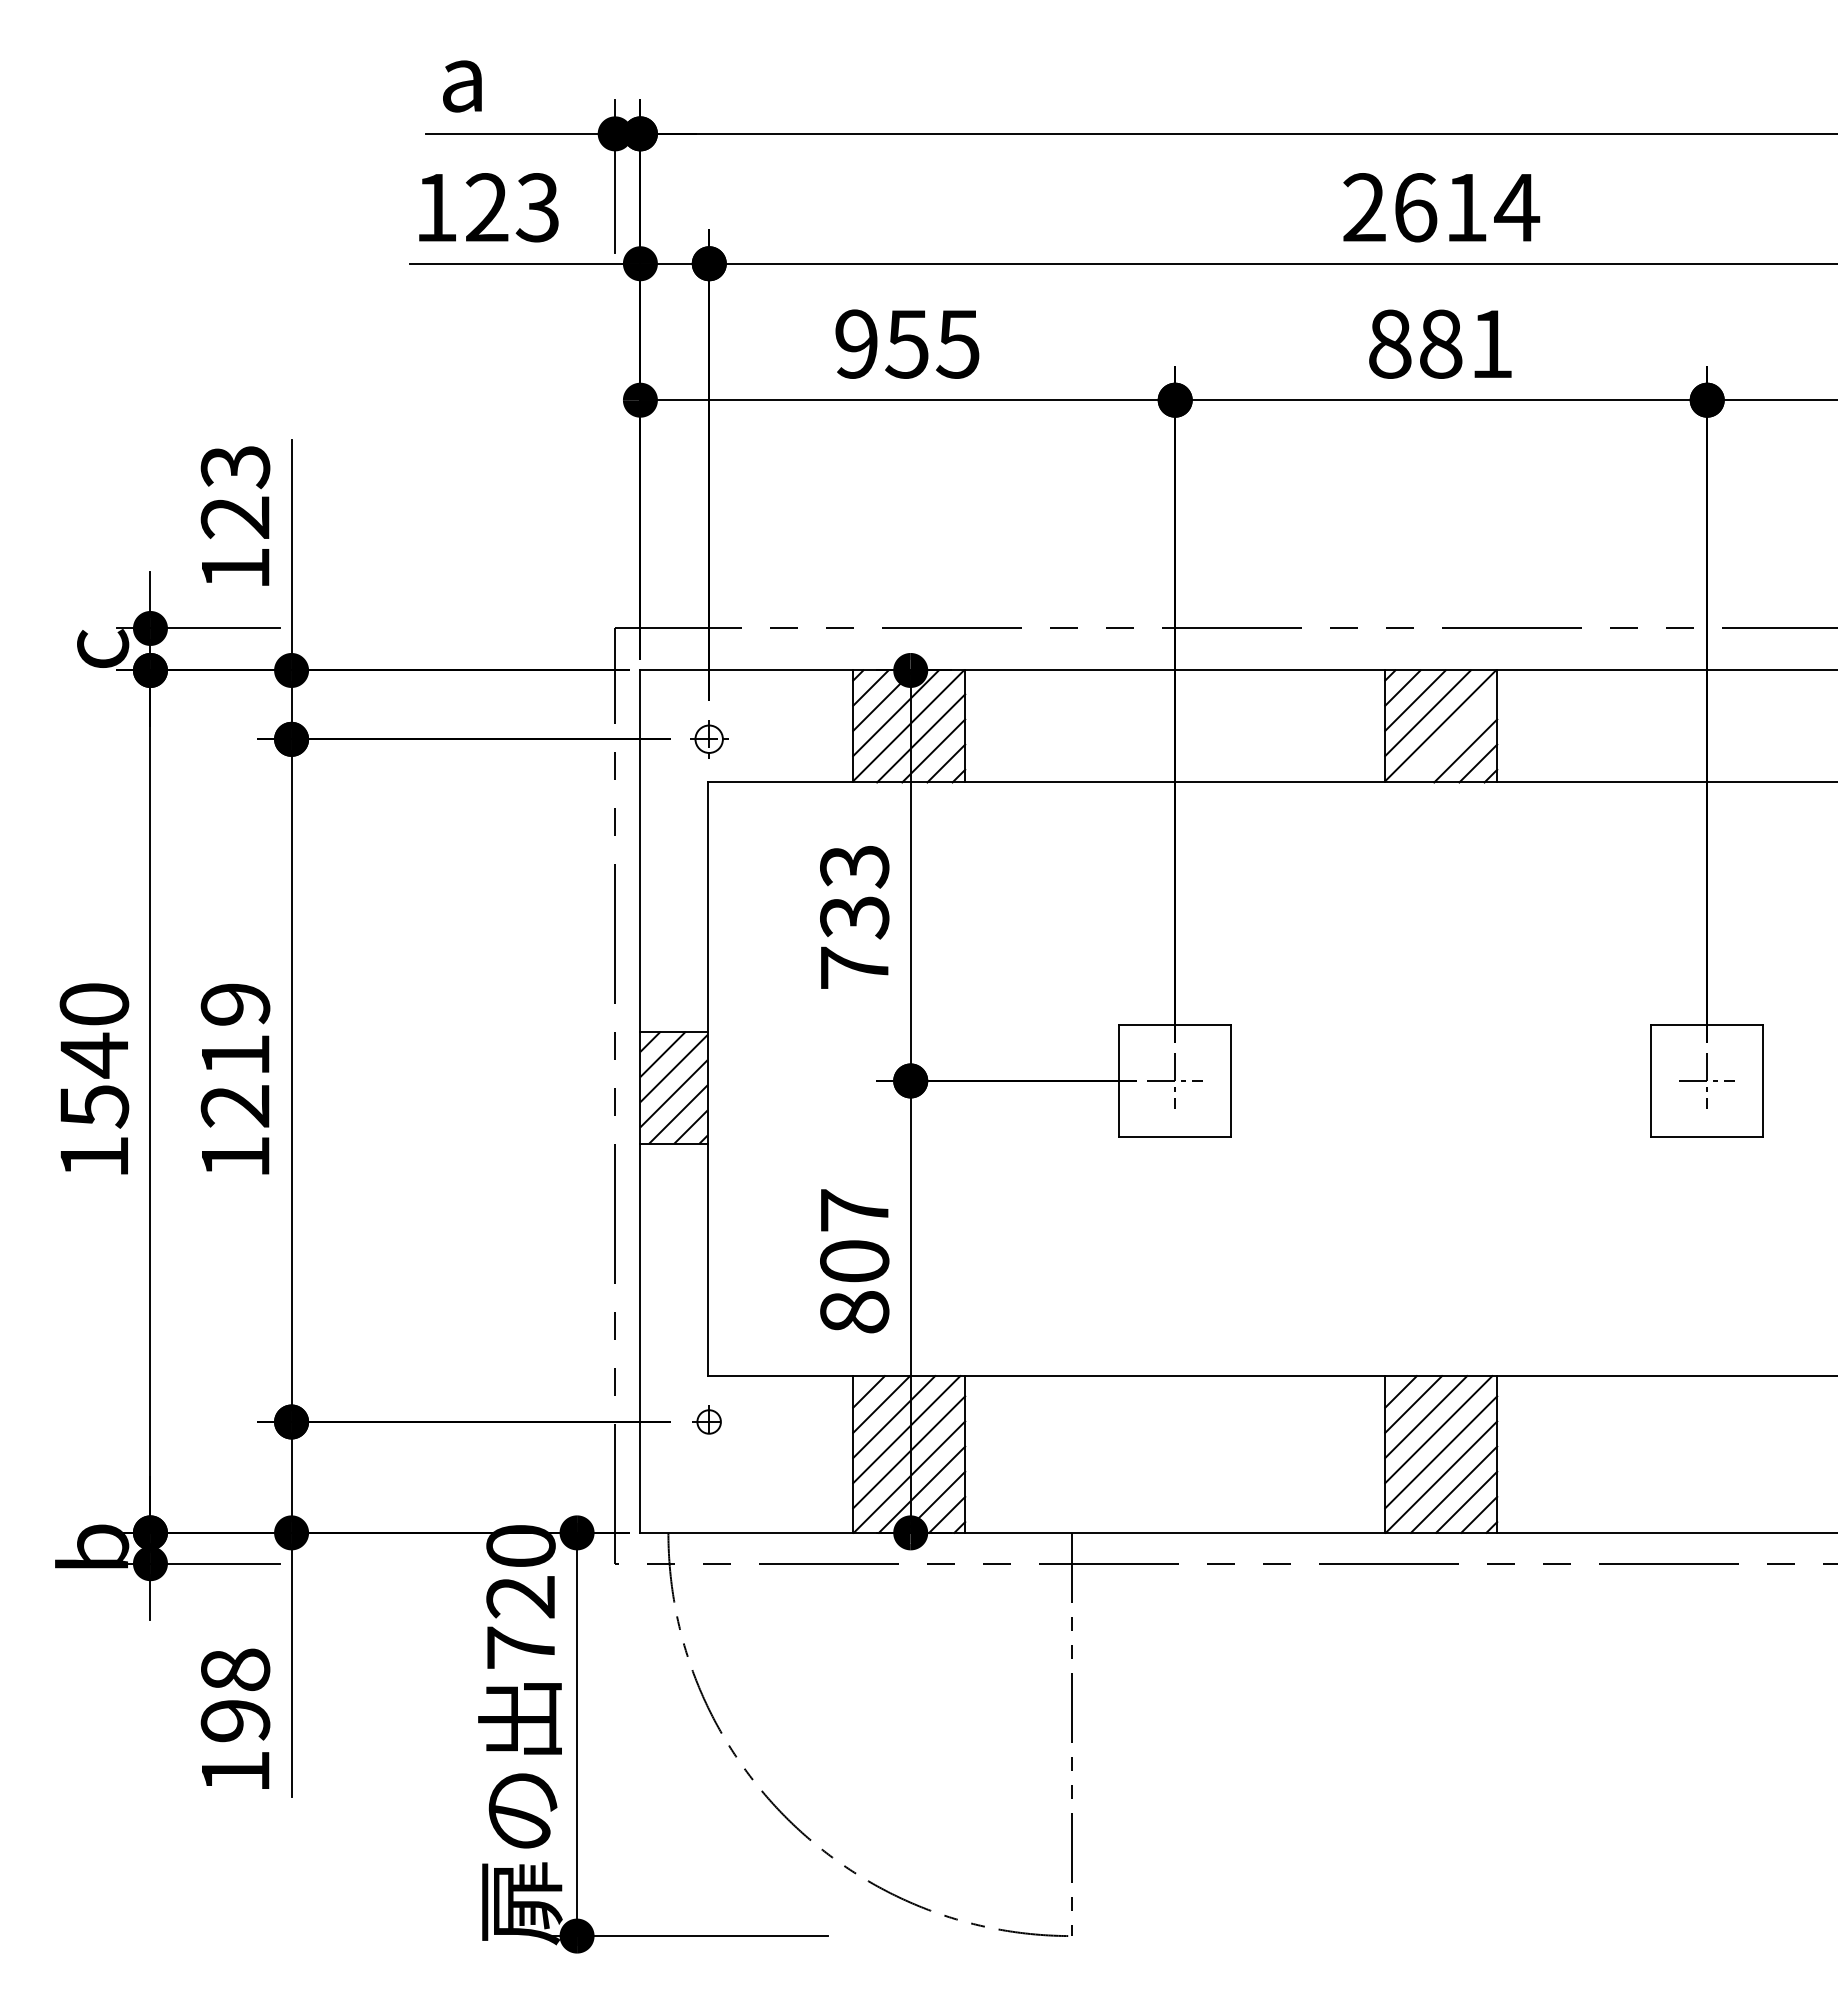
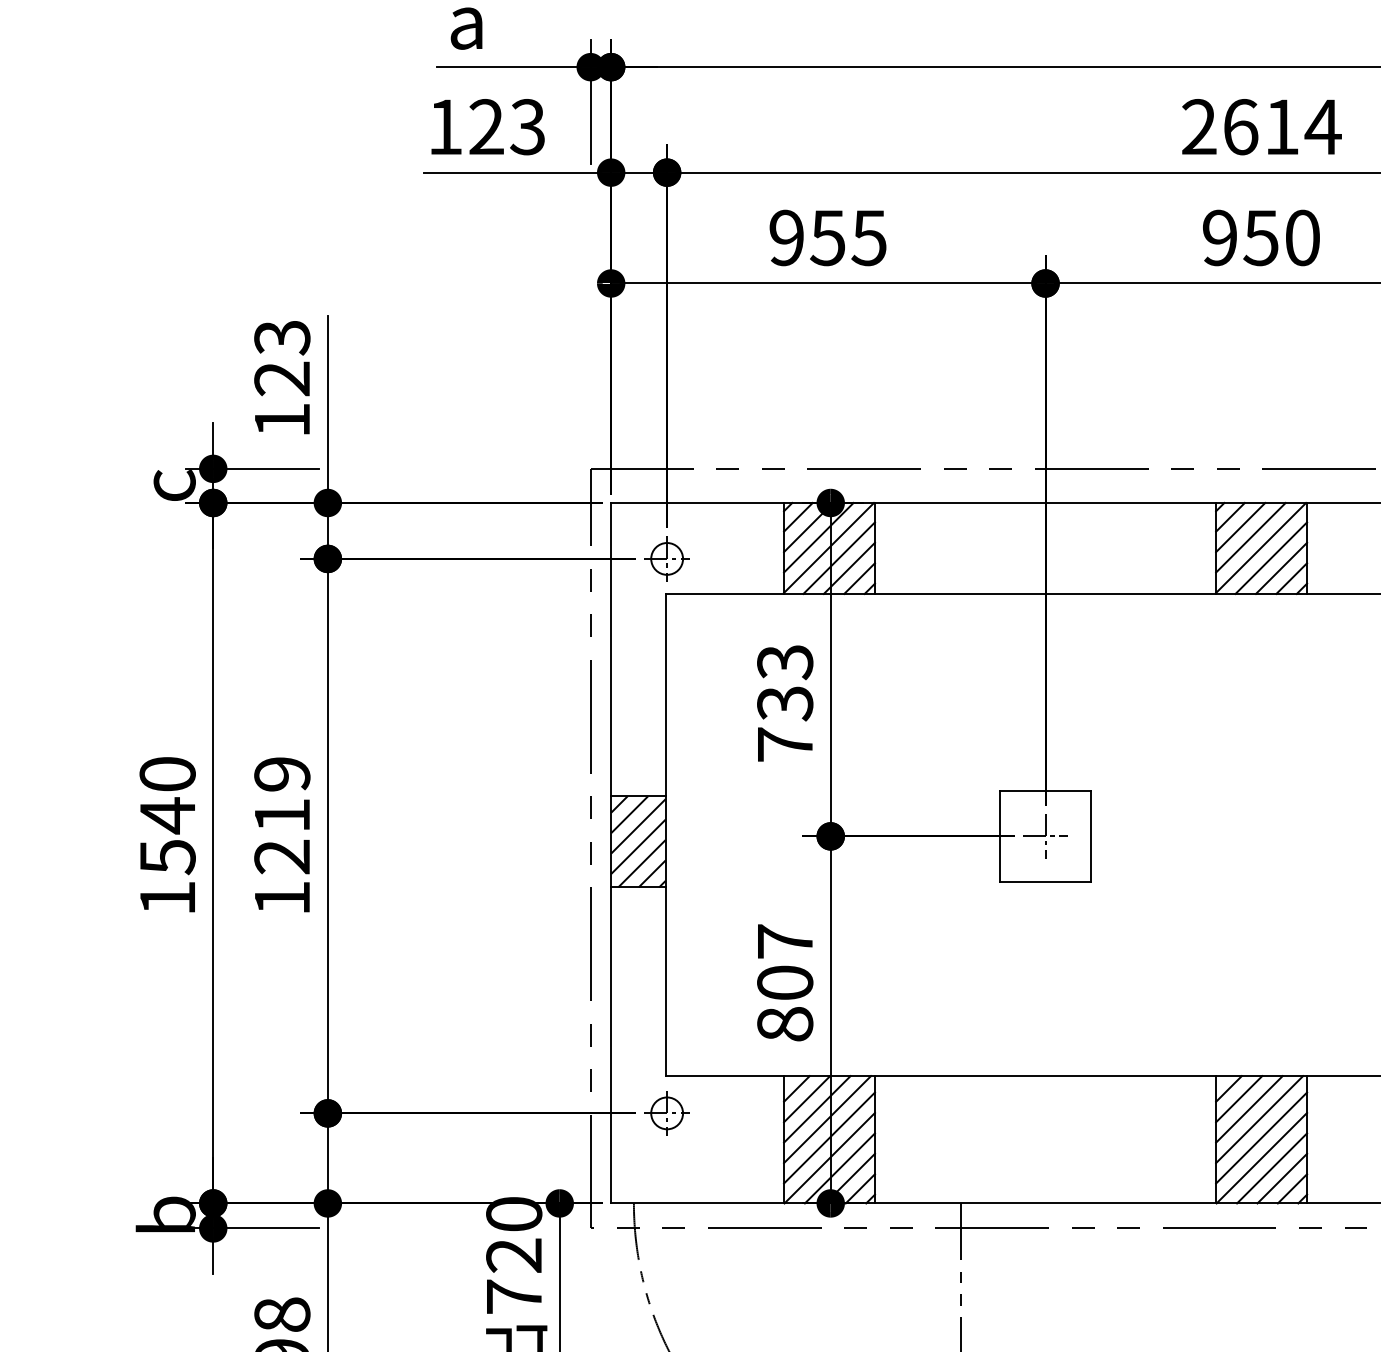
text: (1440, 343) -> (1261, 237), 881 -> 950
part: (708, 738) -> (666, 558), size x1.43
line: (1453, 738) -> (1271, 558), added
part: (708, 1421) -> (666, 1112), size x1.67

